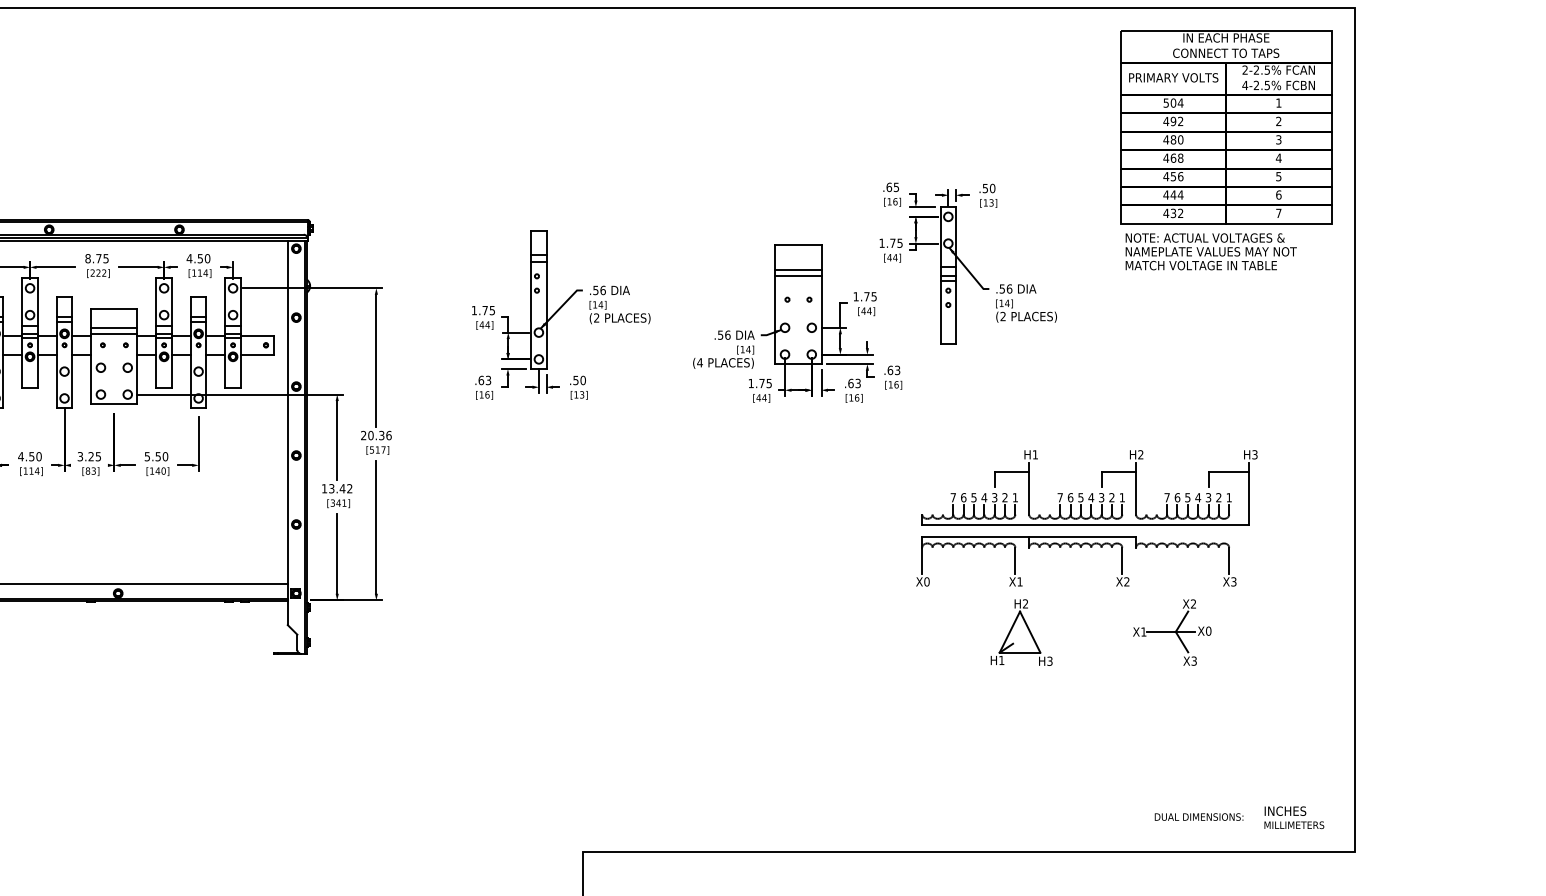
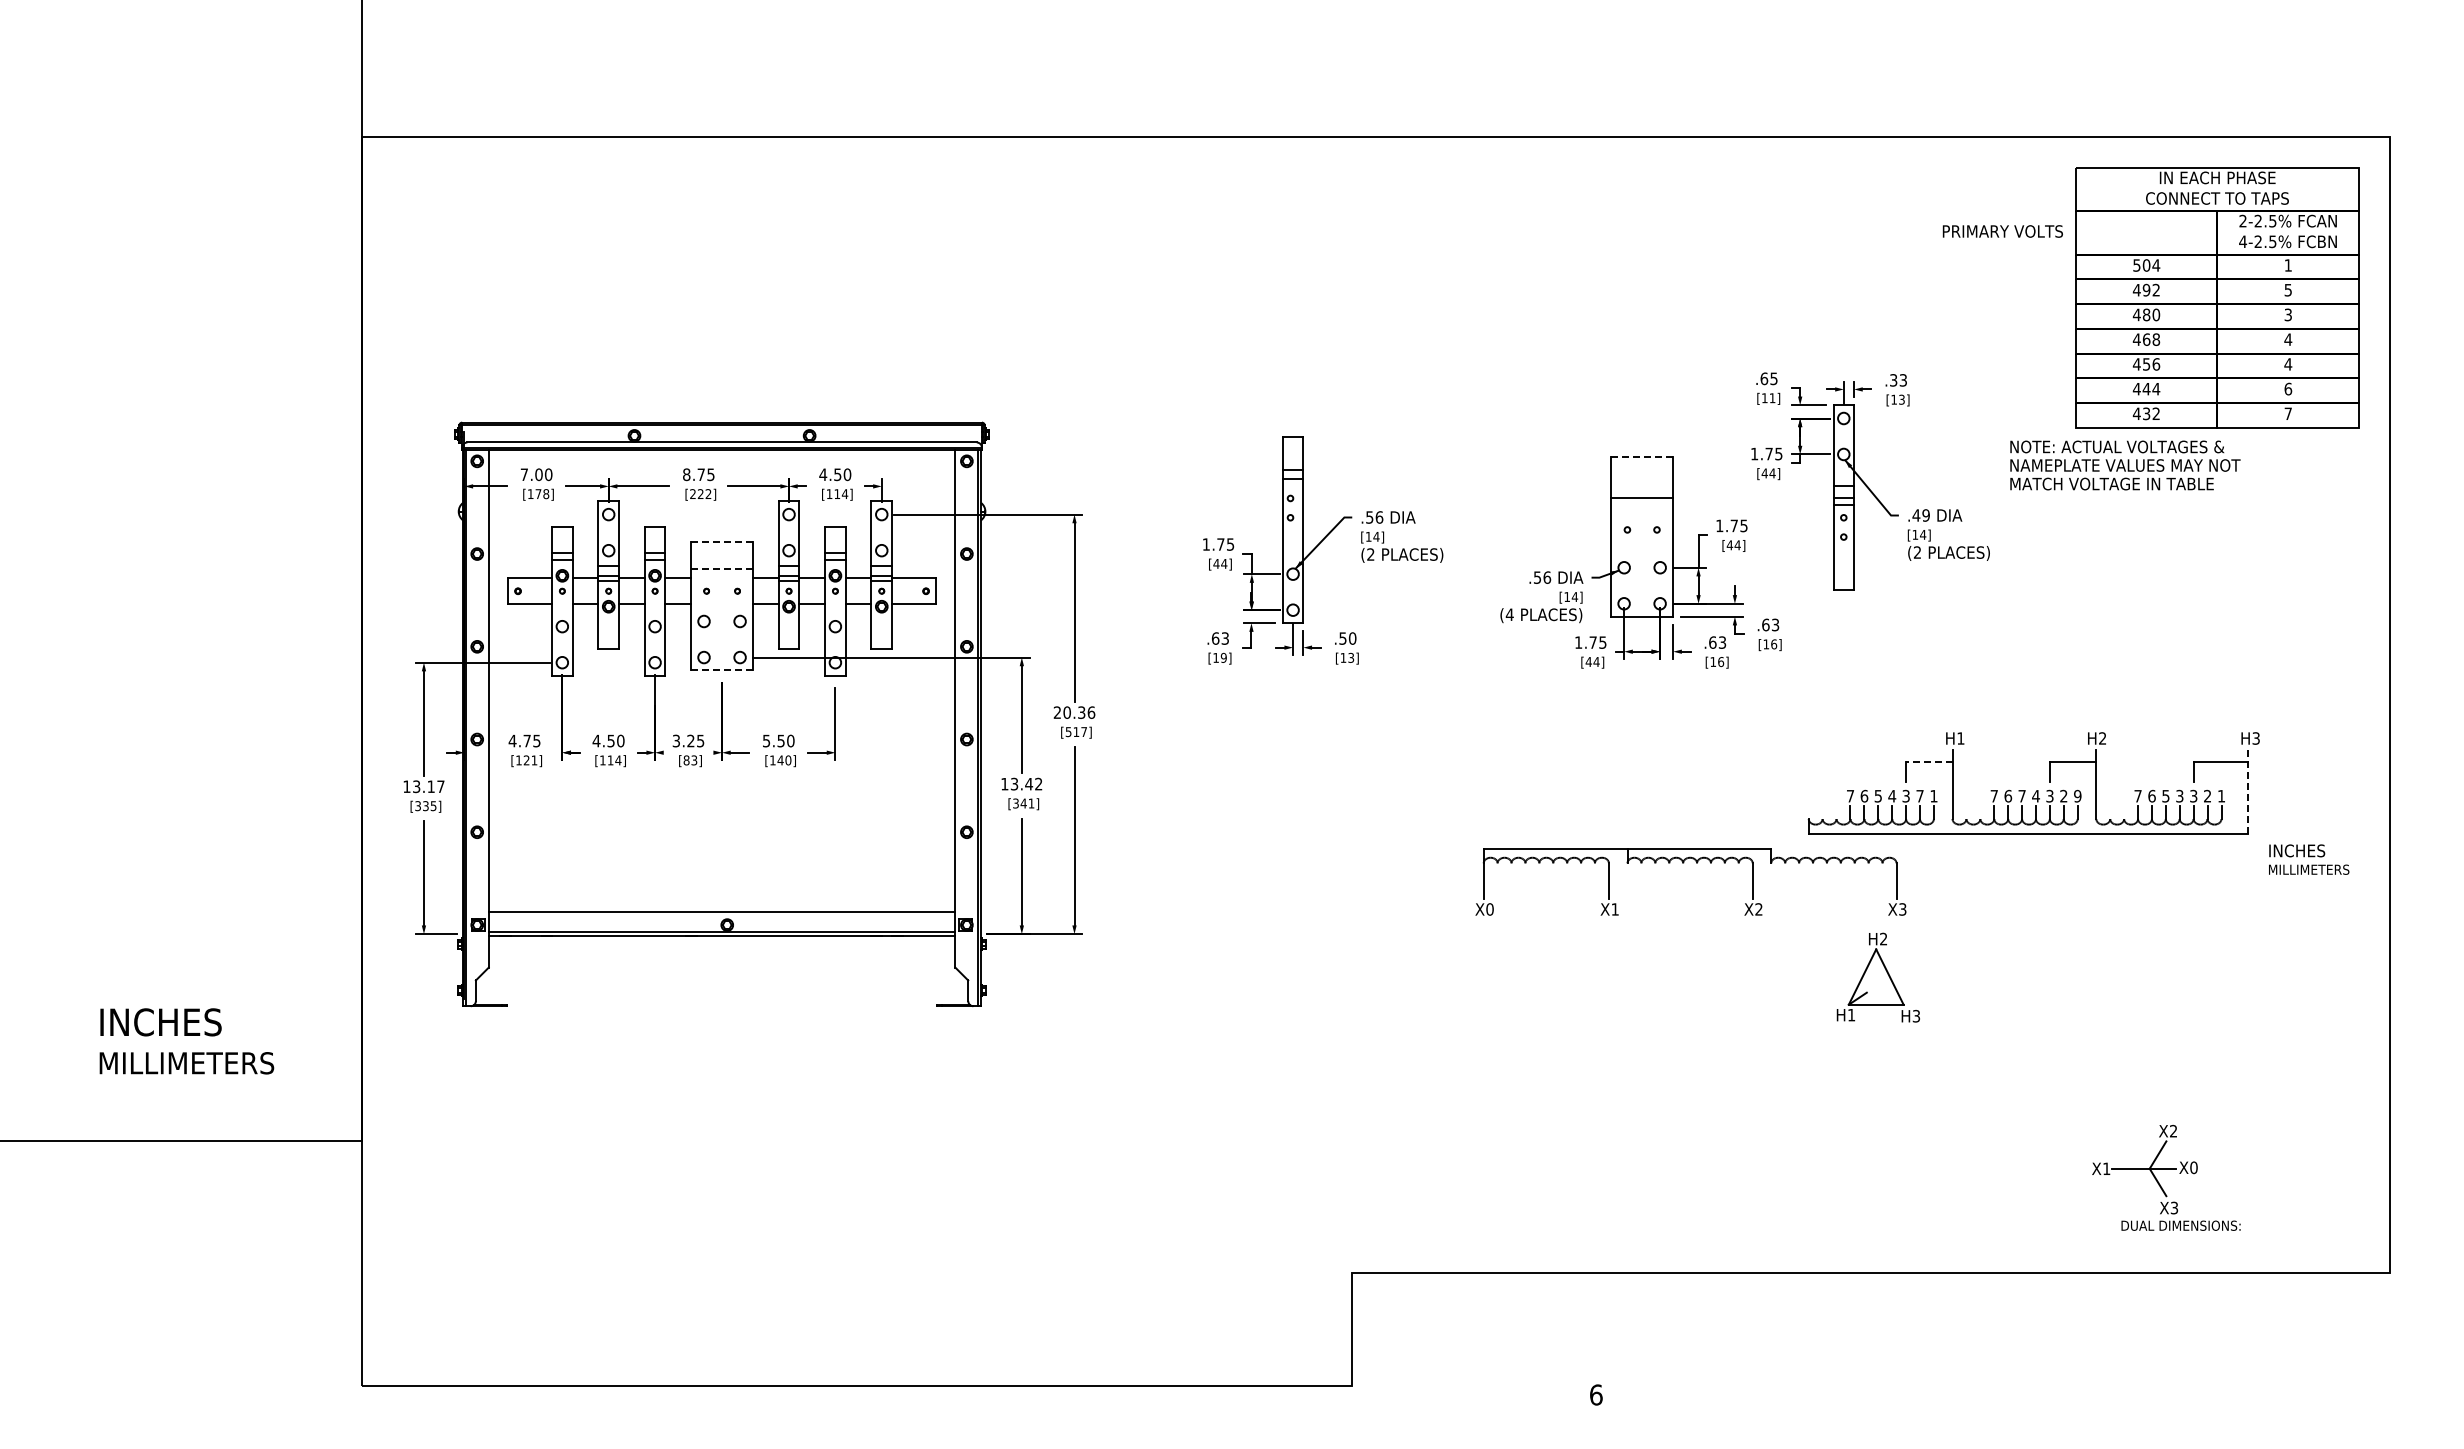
text: (1173, 77) -> (2002, 231), moved
text: (1278, 120) -> (2287, 289), 2 -> 5
text: (1278, 176) -> (2288, 364), 5 -> 4
text: (989, 188) -> (1898, 380), .50 -> .33
text: (895, 202) -> (1772, 398), [16] -> [11]
line: (797, 245) -> (1641, 456), solid -> dashed
text: (1211, 251) -> (2125, 465), moved
line: (798, 269) -> (1642, 489), removed
text: (1005, 288) -> (1920, 515), .56 -> .49
line: (114, 309) -> (722, 542), solid -> dashed
line: (114, 328) -> (722, 568), solid -> dashed
line: (113, 333) -> (721, 575), removed
text: (487, 394) -> (1223, 657), [16] -> [19]
line: (114, 404) -> (722, 670), solid -> dashed
line: (1011, 471) -> (1928, 761), solid -> dashed
line: (1249, 494) -> (2248, 791), solid -> dashed
text: (1004, 497) -> (1919, 795), 2 -> 7
text: (1080, 497) -> (2021, 796), 5 -> 7
text: (1122, 497) -> (2077, 795), 1 -> 9
text: (1197, 497) -> (2179, 795), 4 -> 3
part: (1080, 547) -> (1696, 863), moved
part: (1021, 632) -> (1877, 977), moved
part: (1171, 632) -> (2144, 1169), moved
text: (1294, 817) -> (2309, 859), moved

